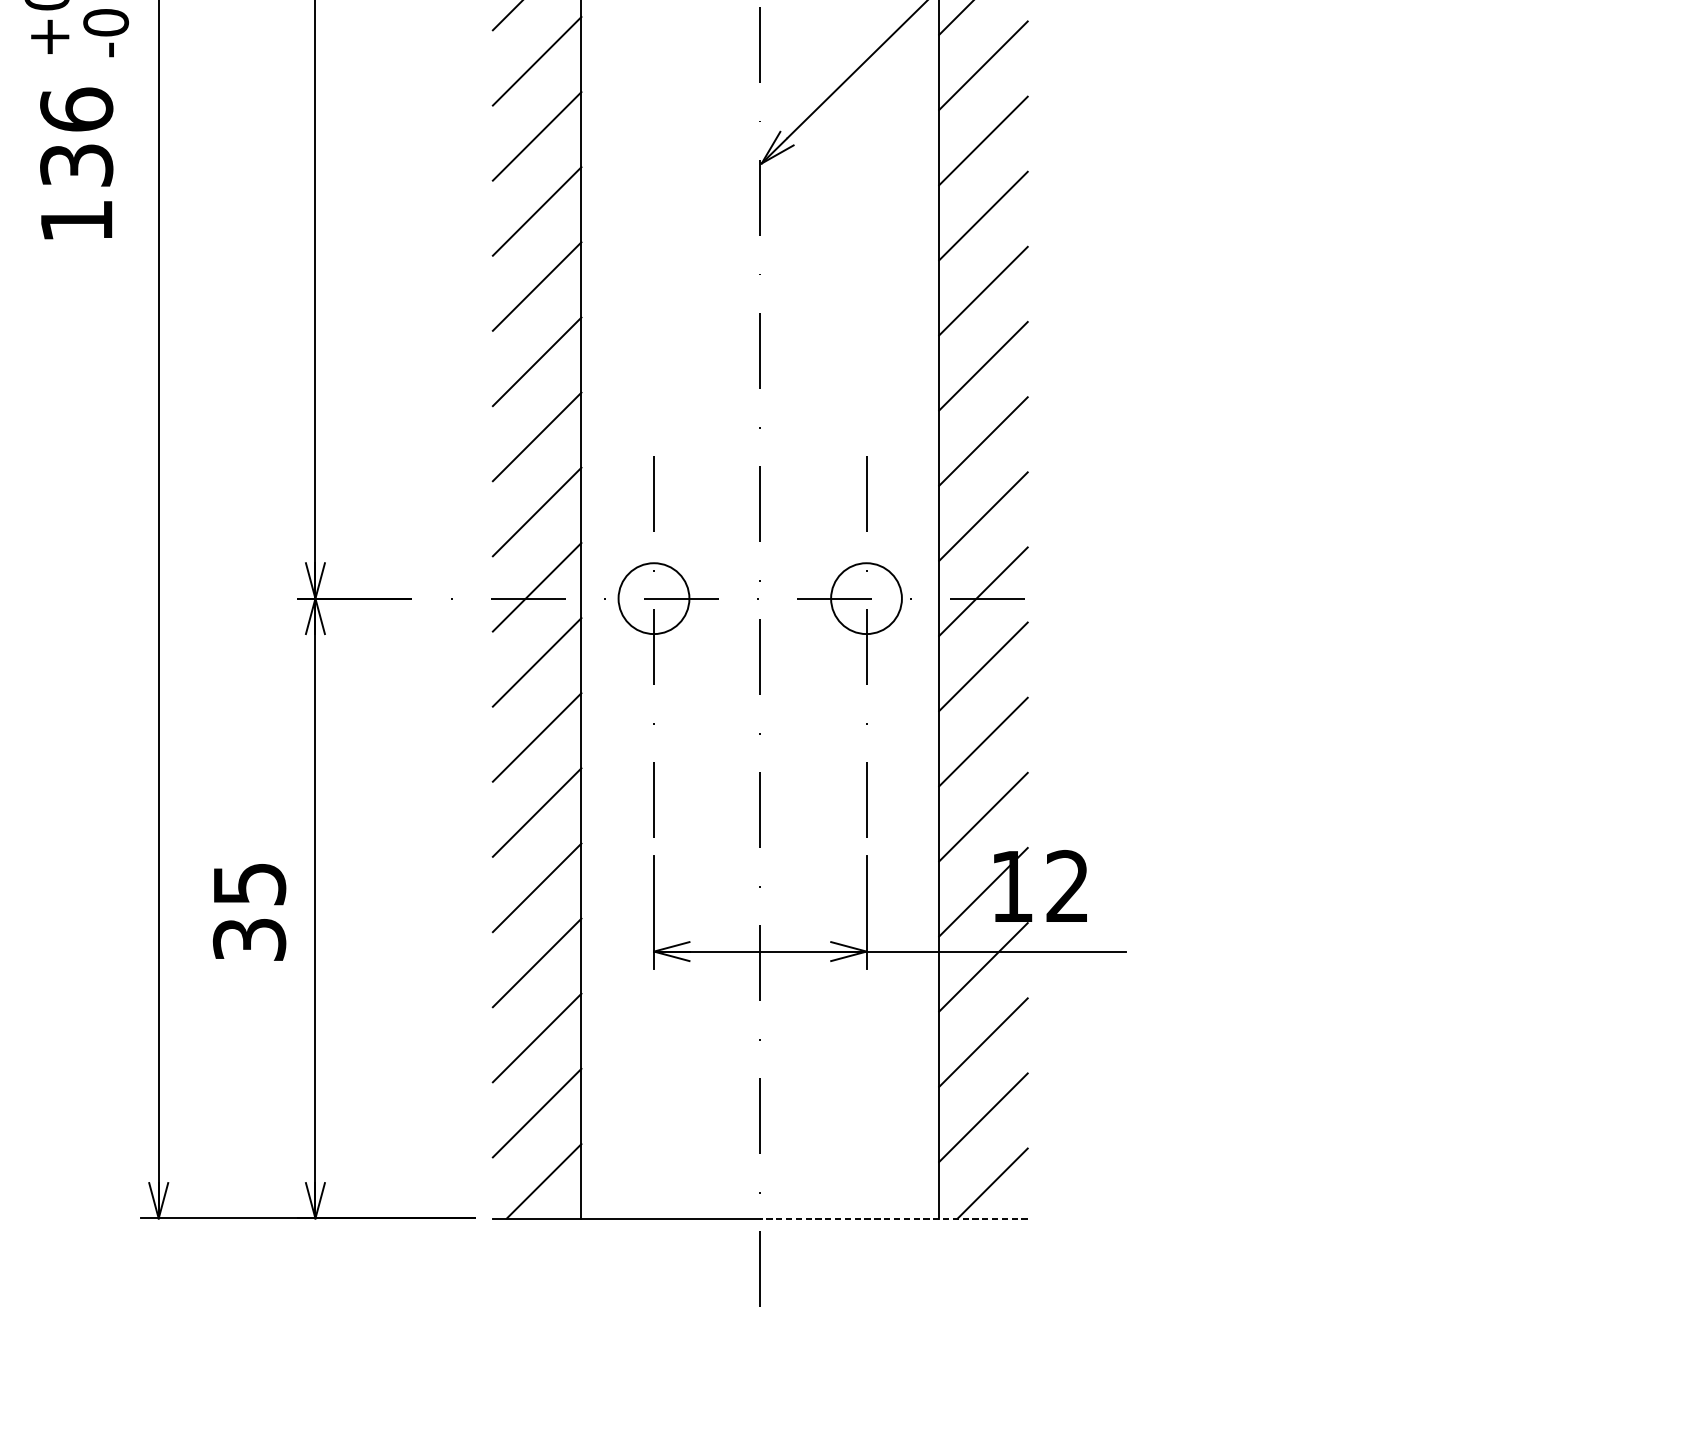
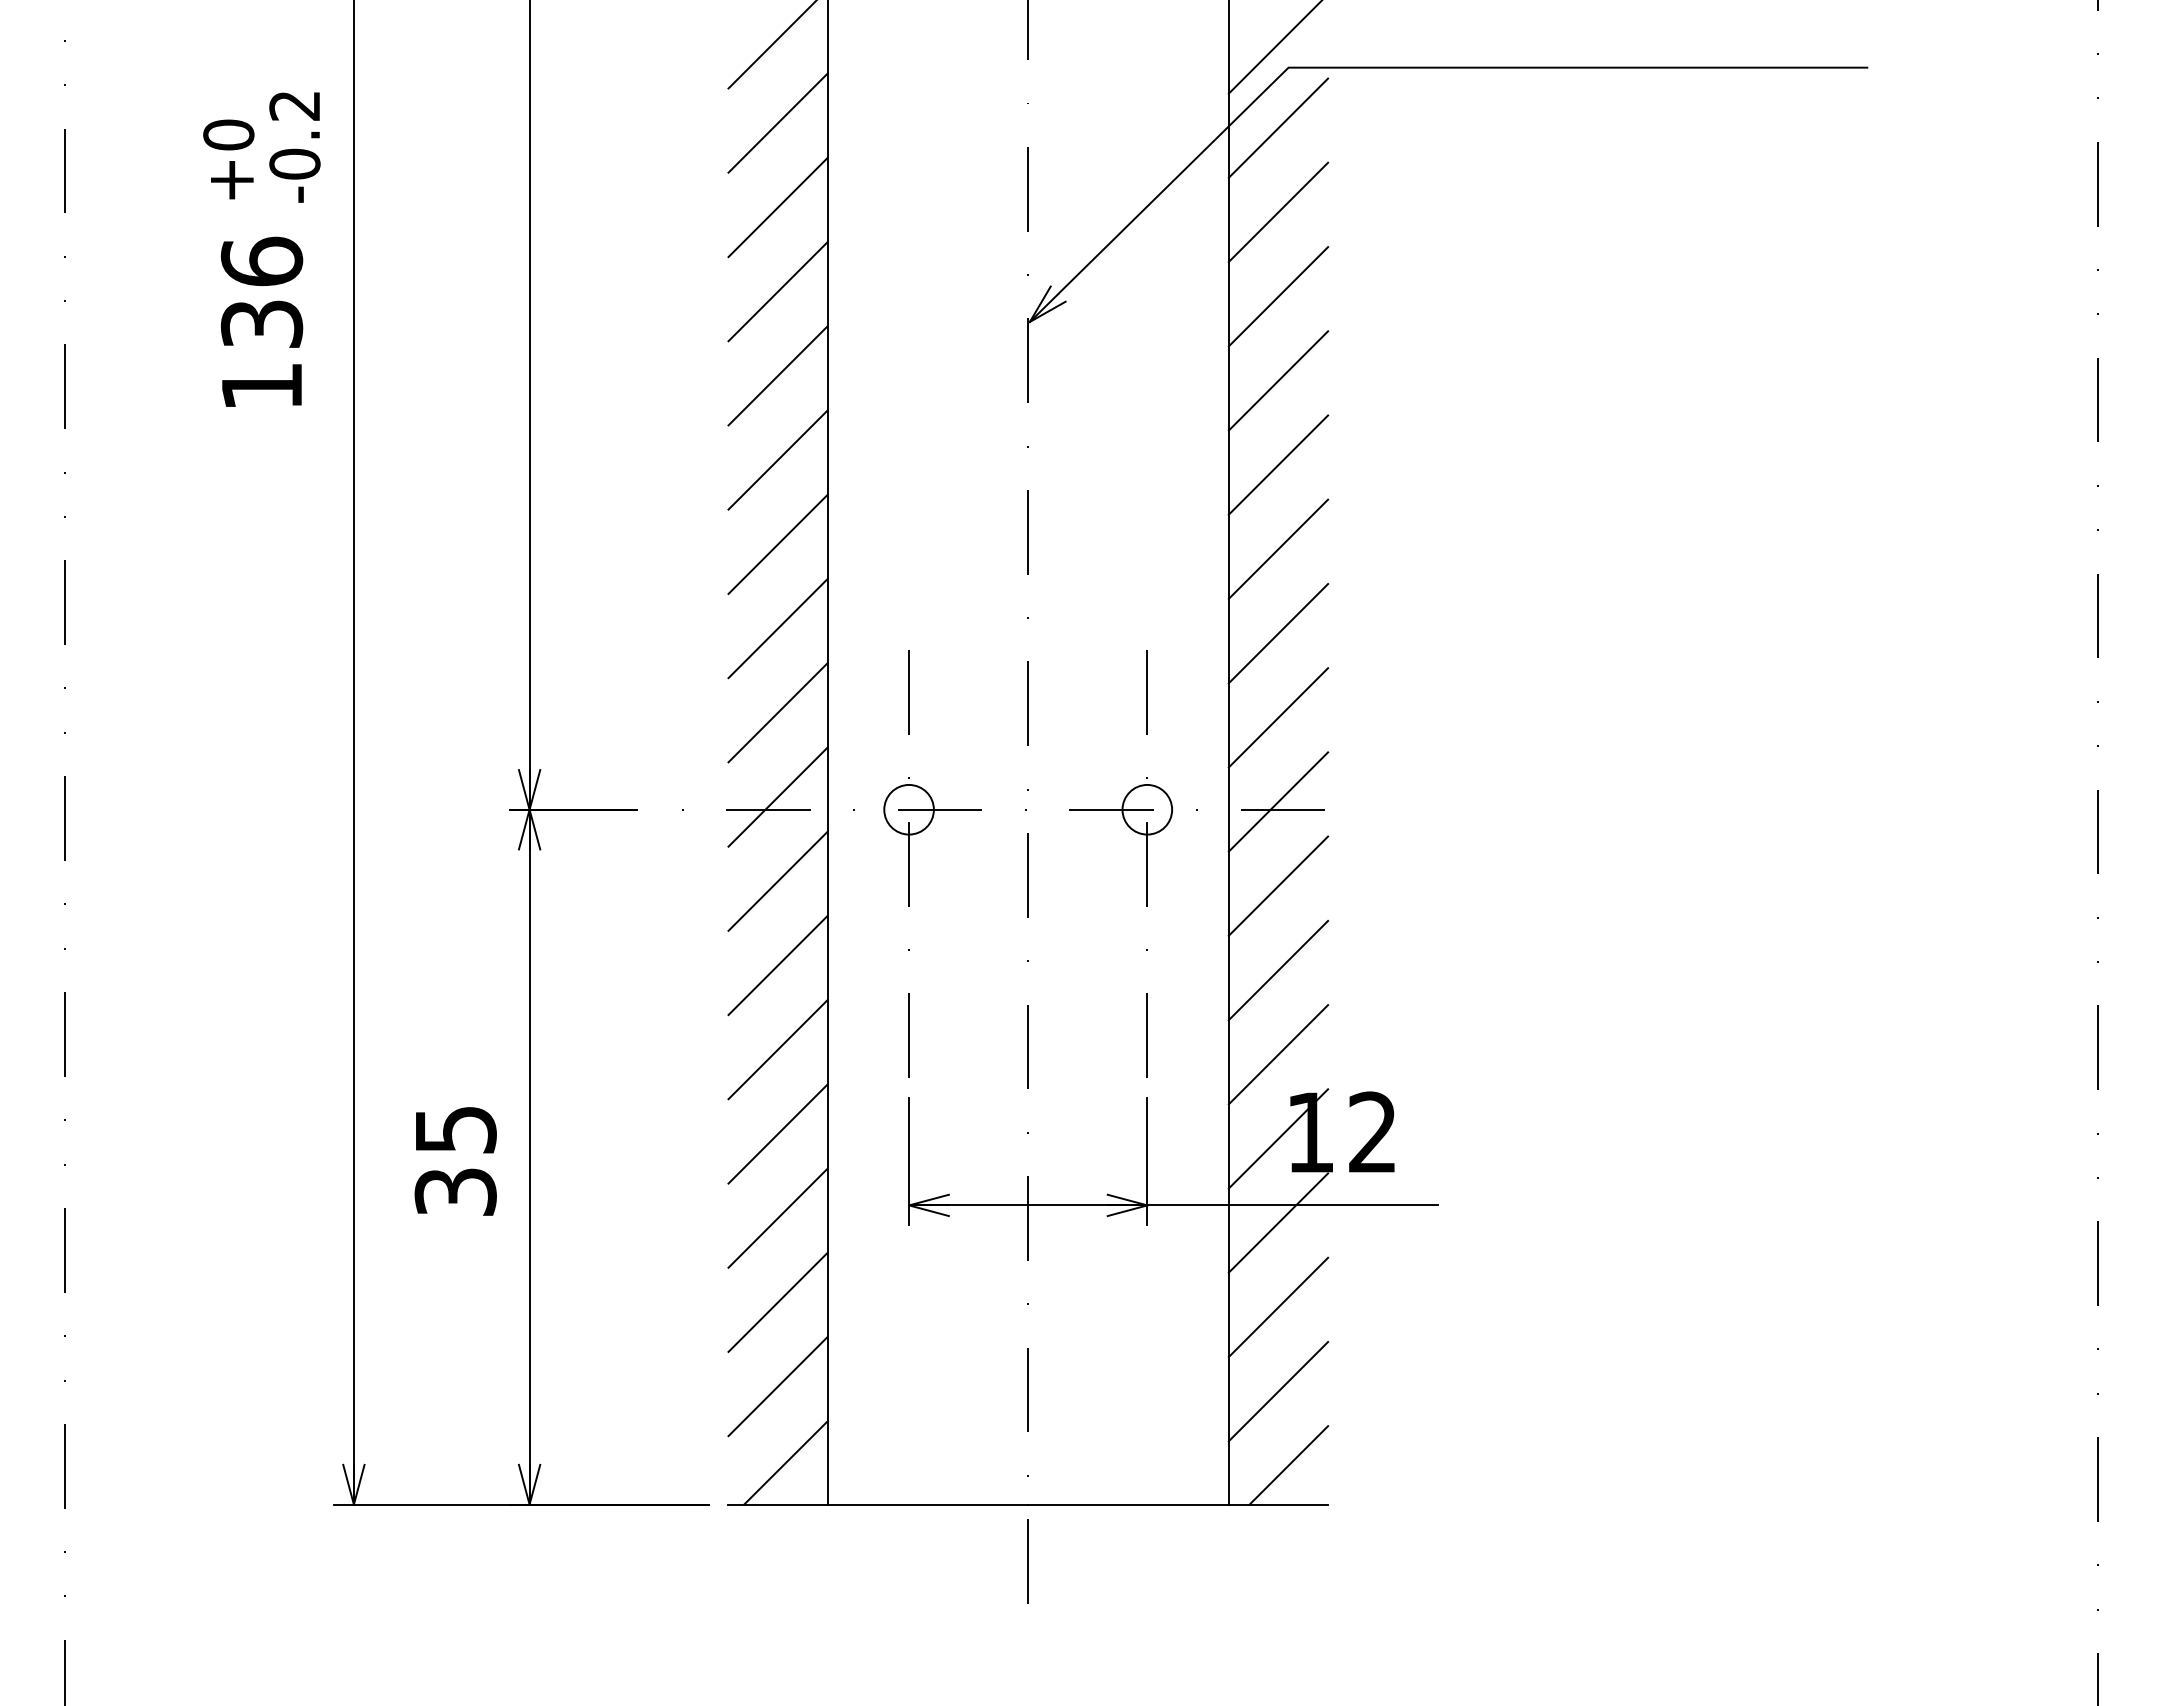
circle: (653, 598) -> (908, 809), size x0.62
circle: (866, 598) -> (1147, 809), size x0.62
line: (894, 1218) -> (1178, 1504), dashed -> solid

